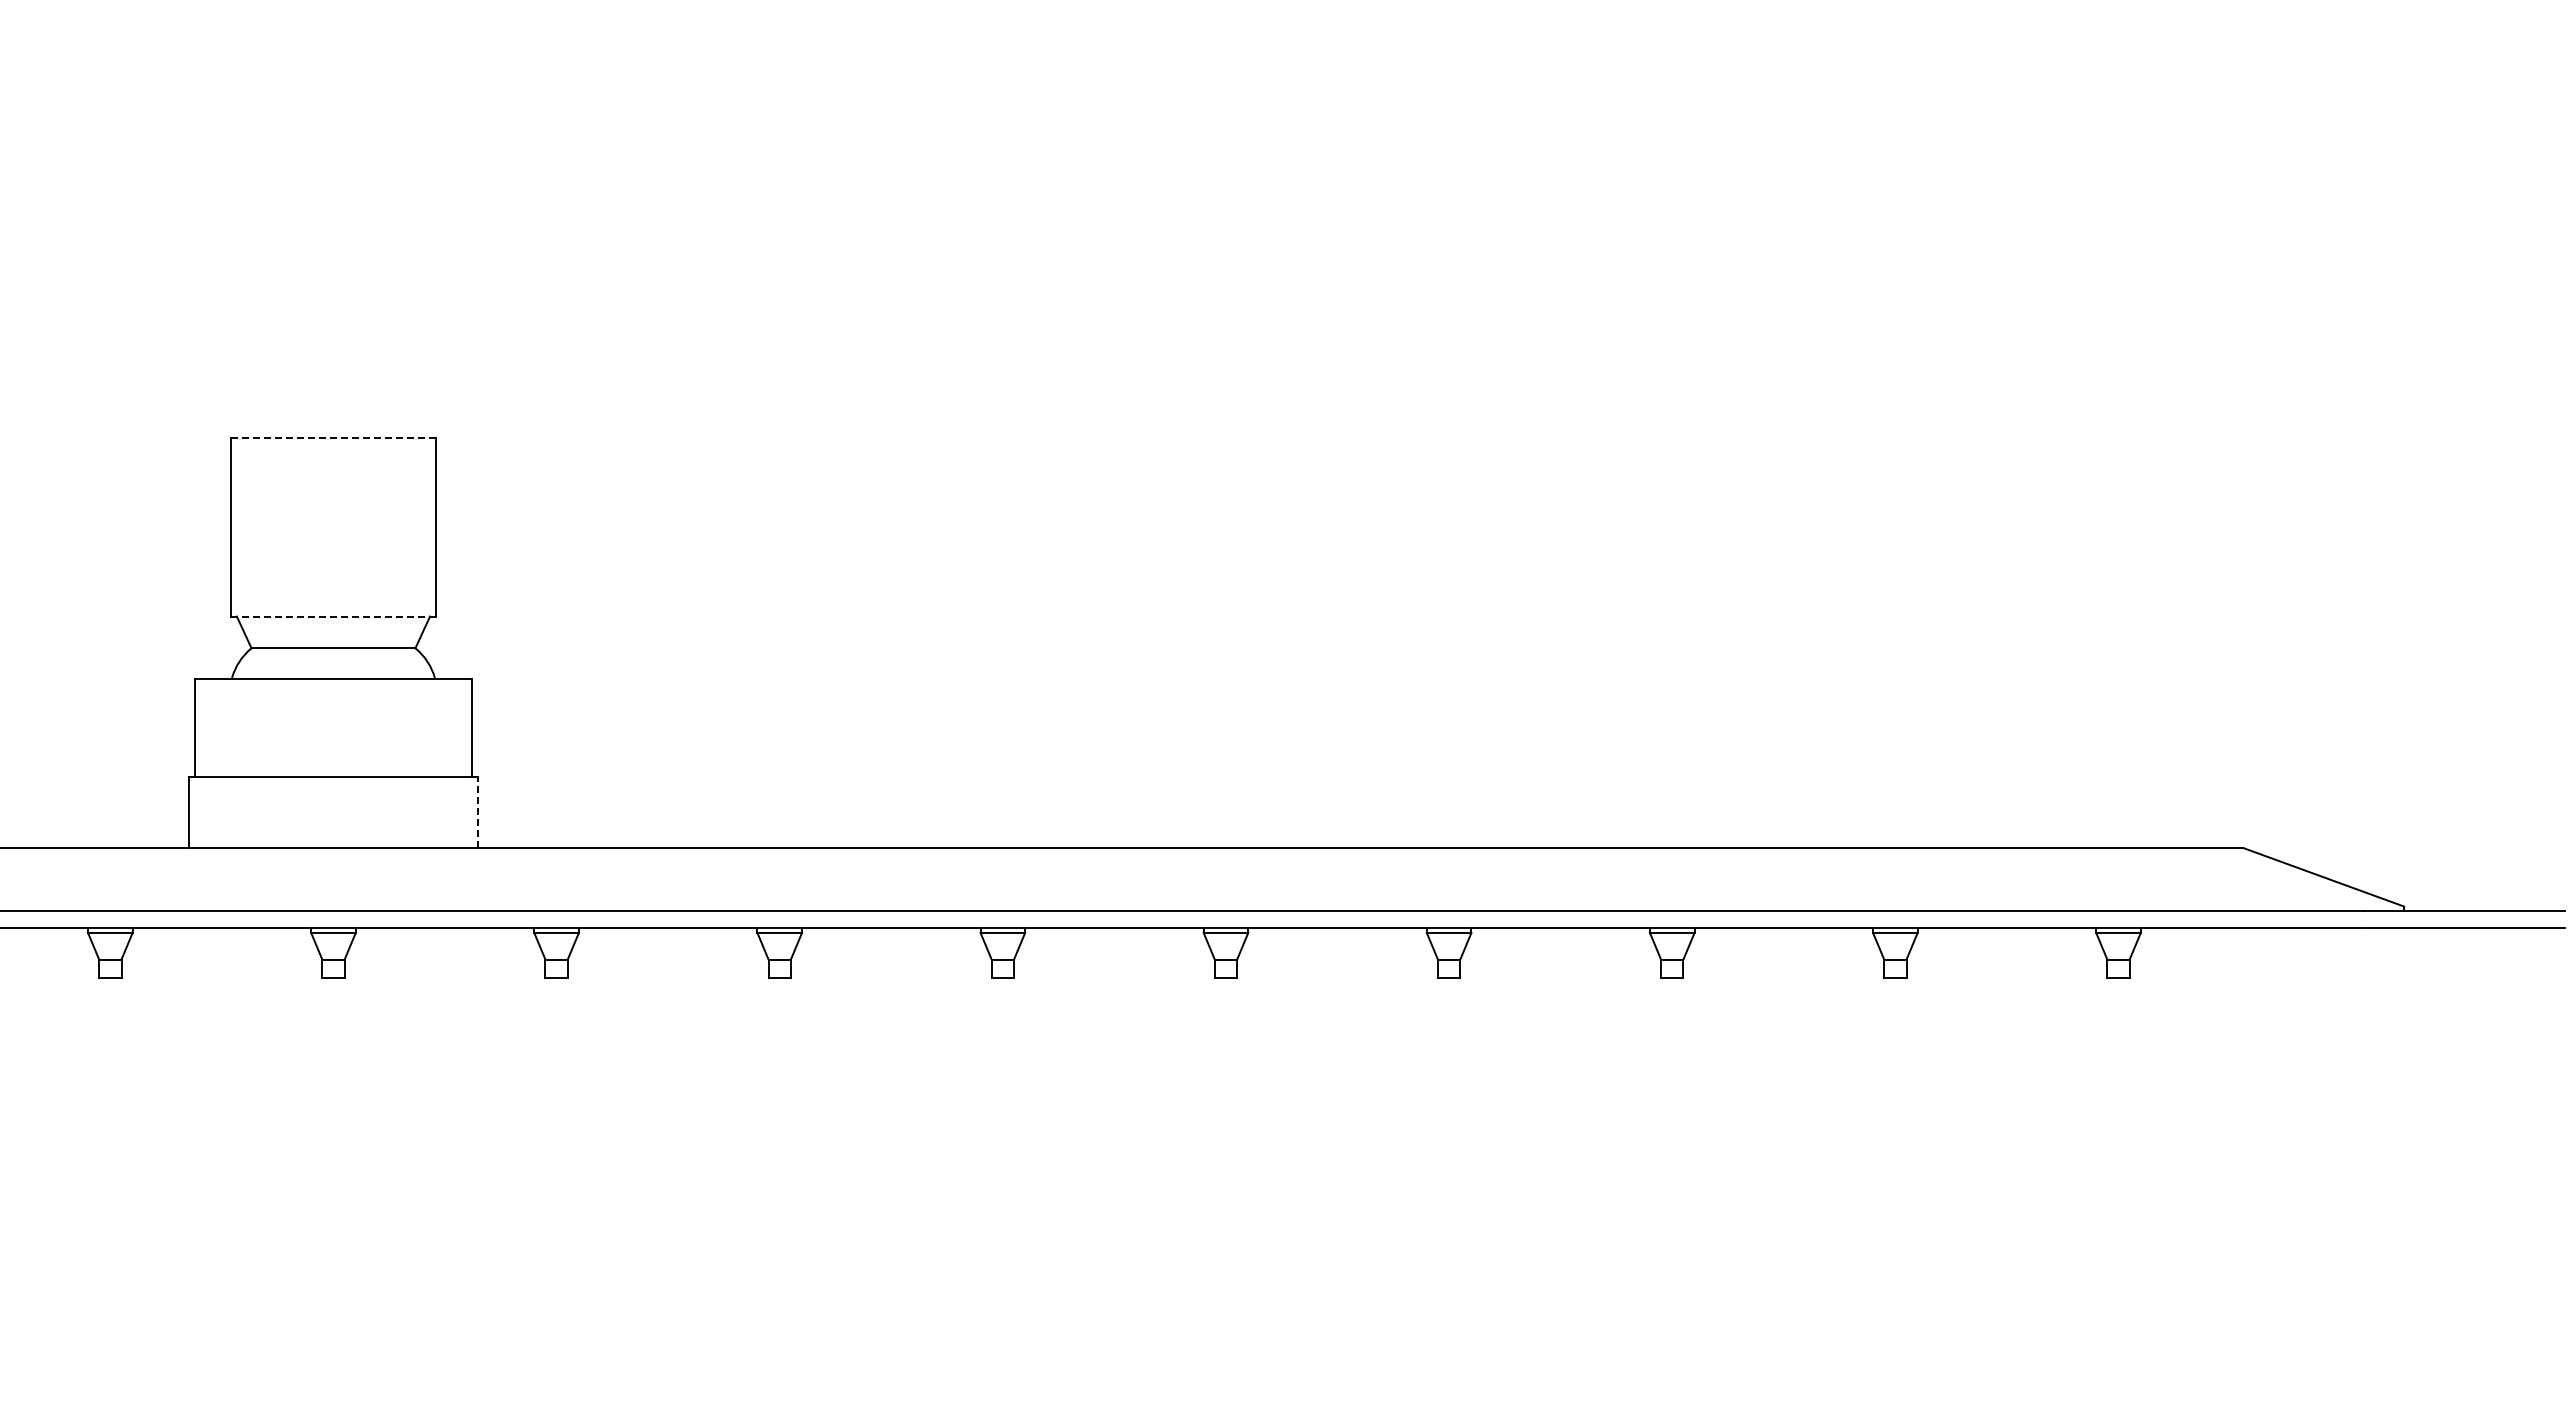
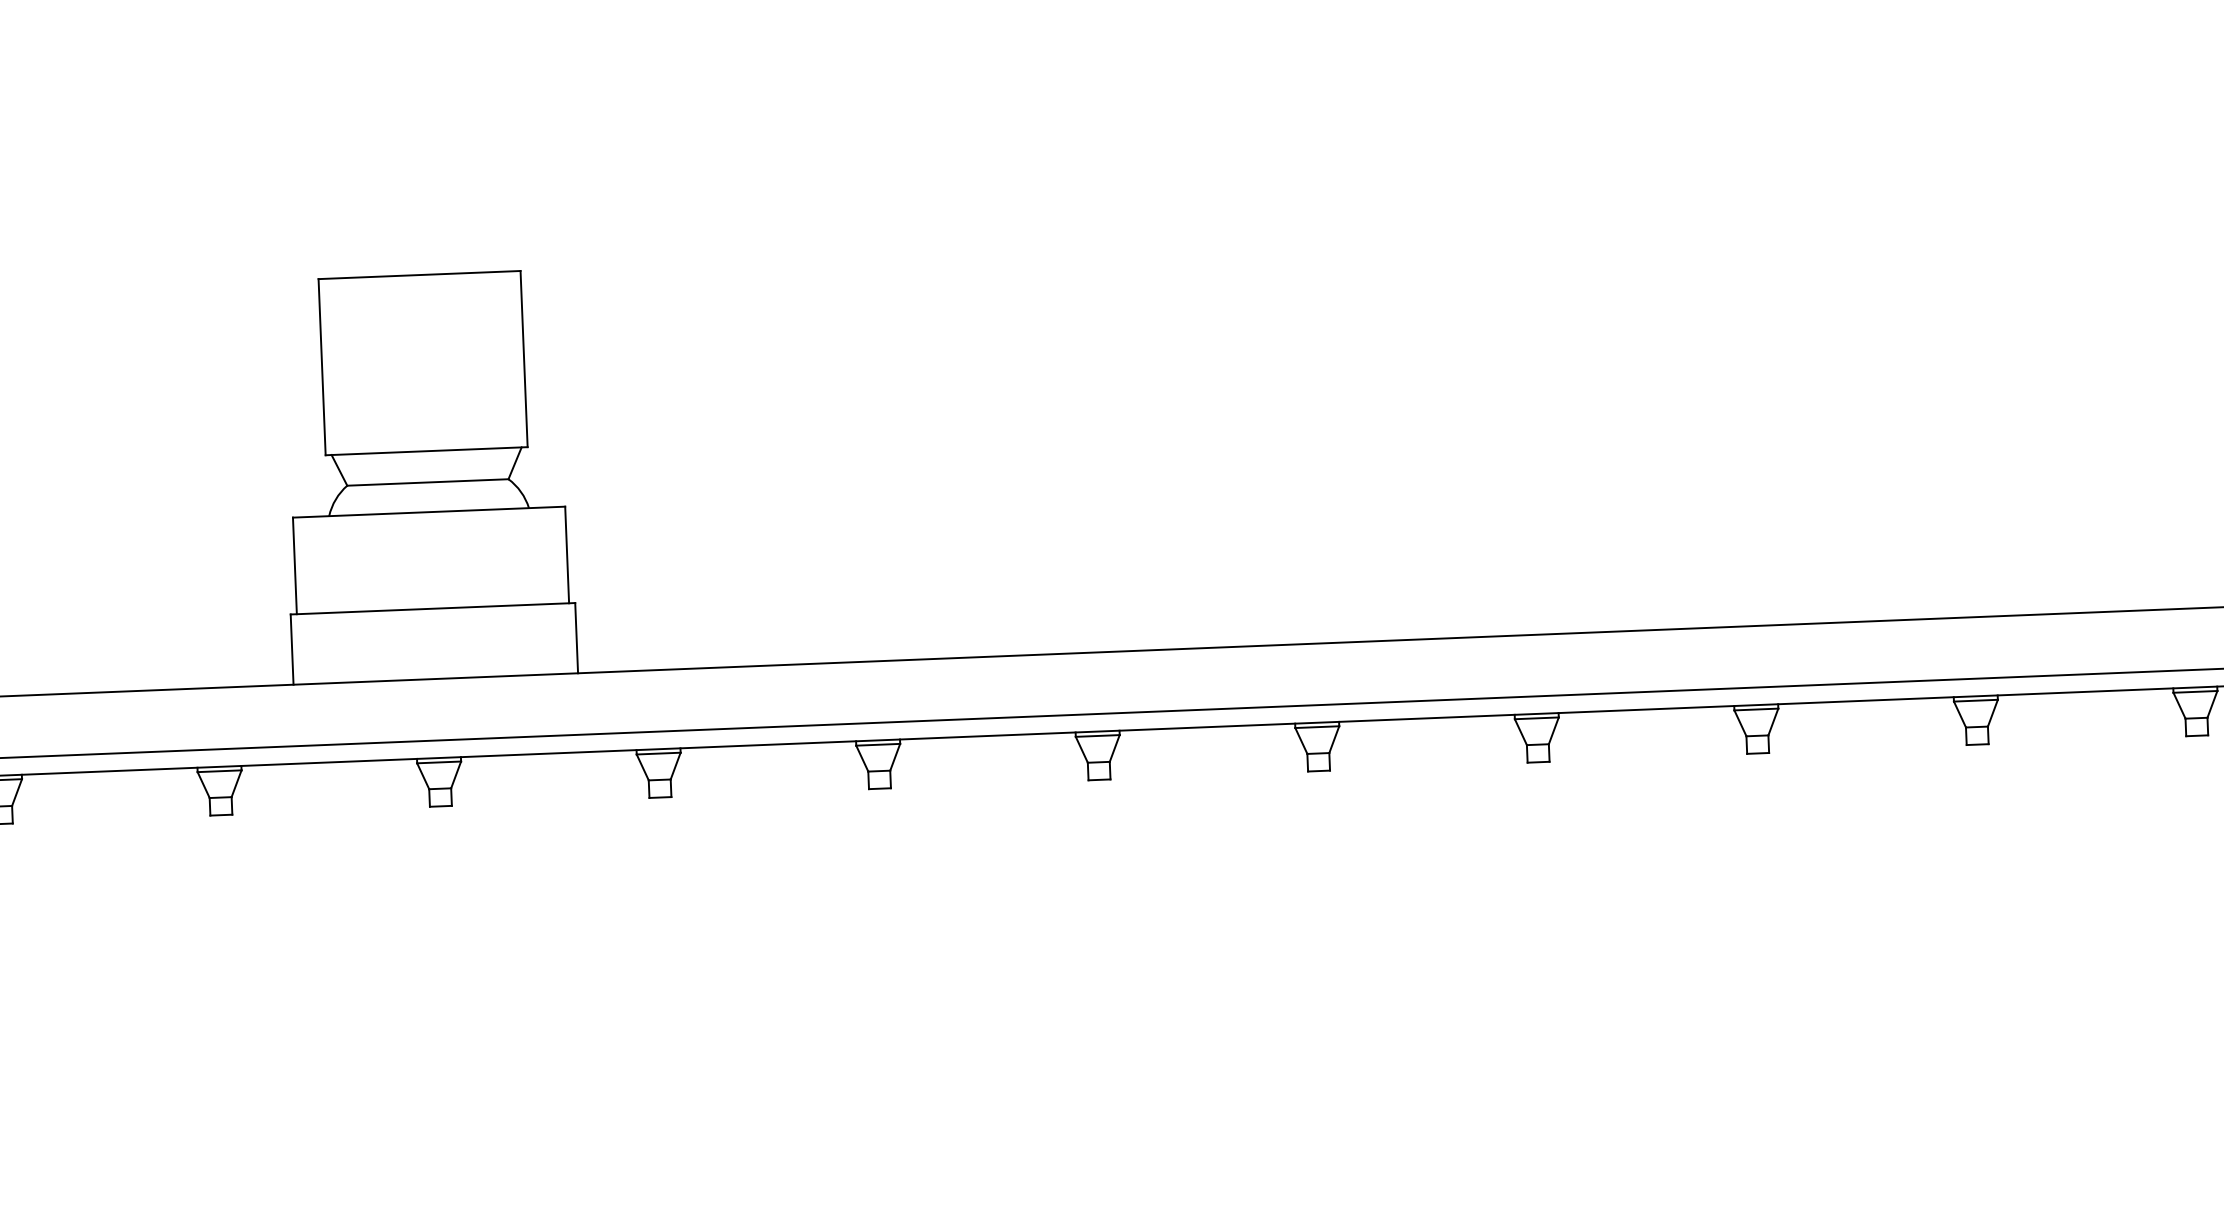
line: (333, 437) -> (419, 275), dashed -> solid
line: (333, 616) -> (426, 451), dashed -> solid
line: (478, 812) -> (577, 638), dashed -> solid

